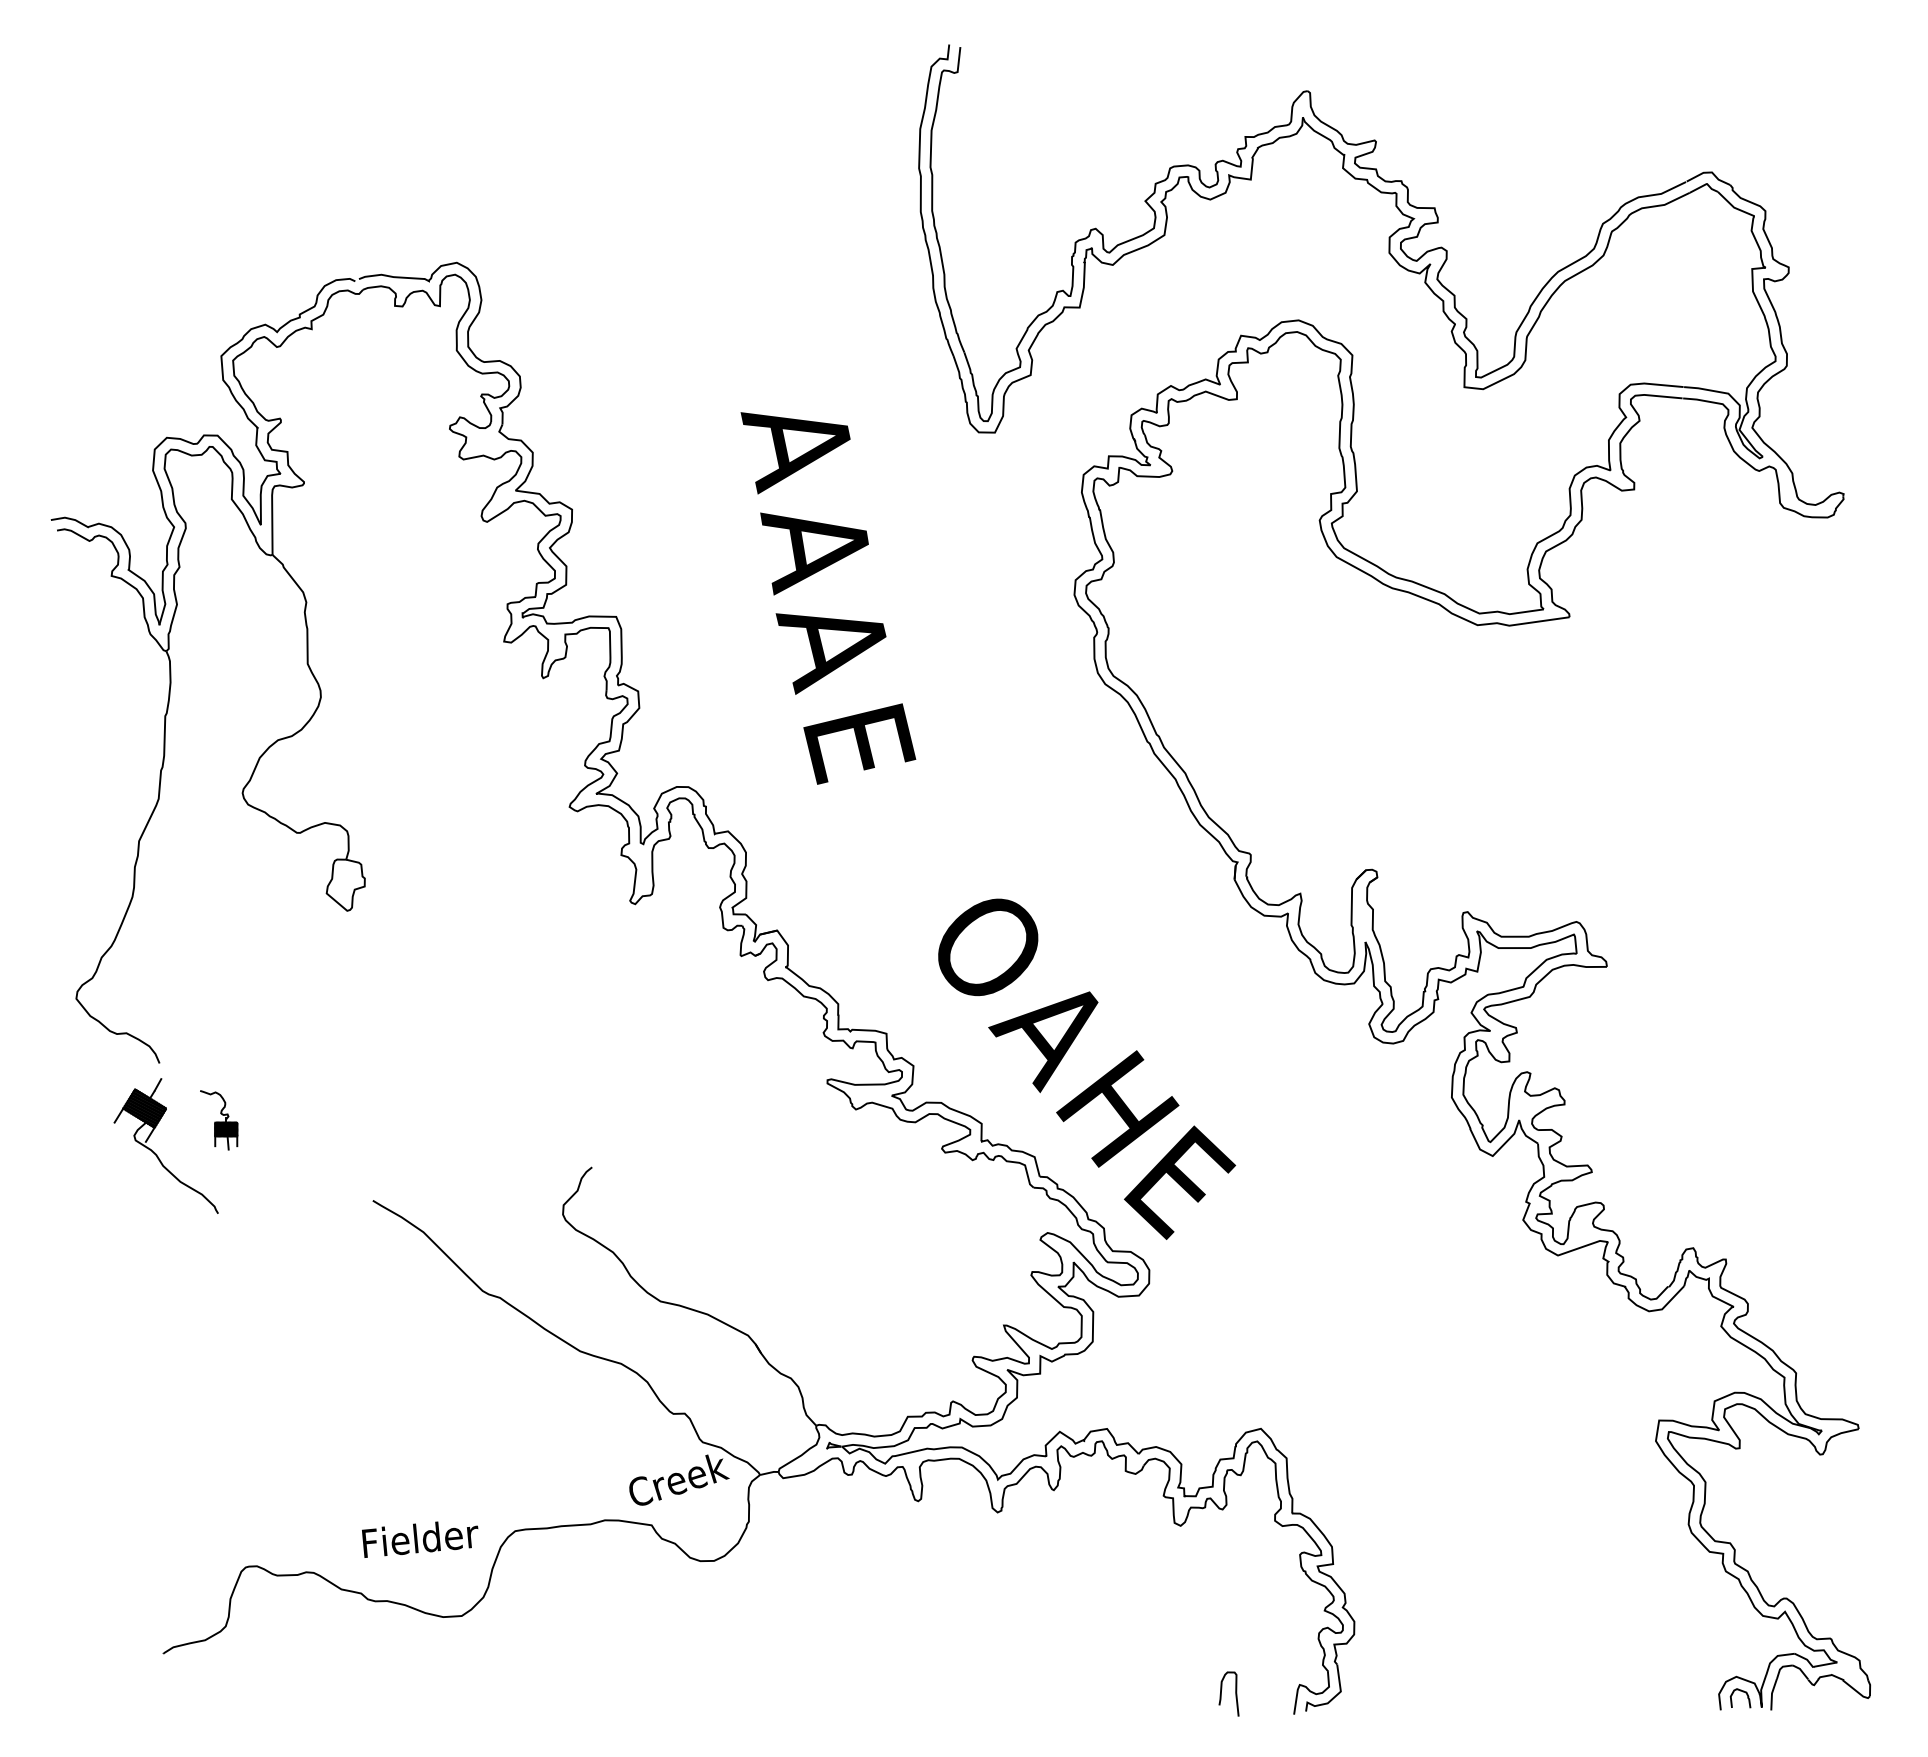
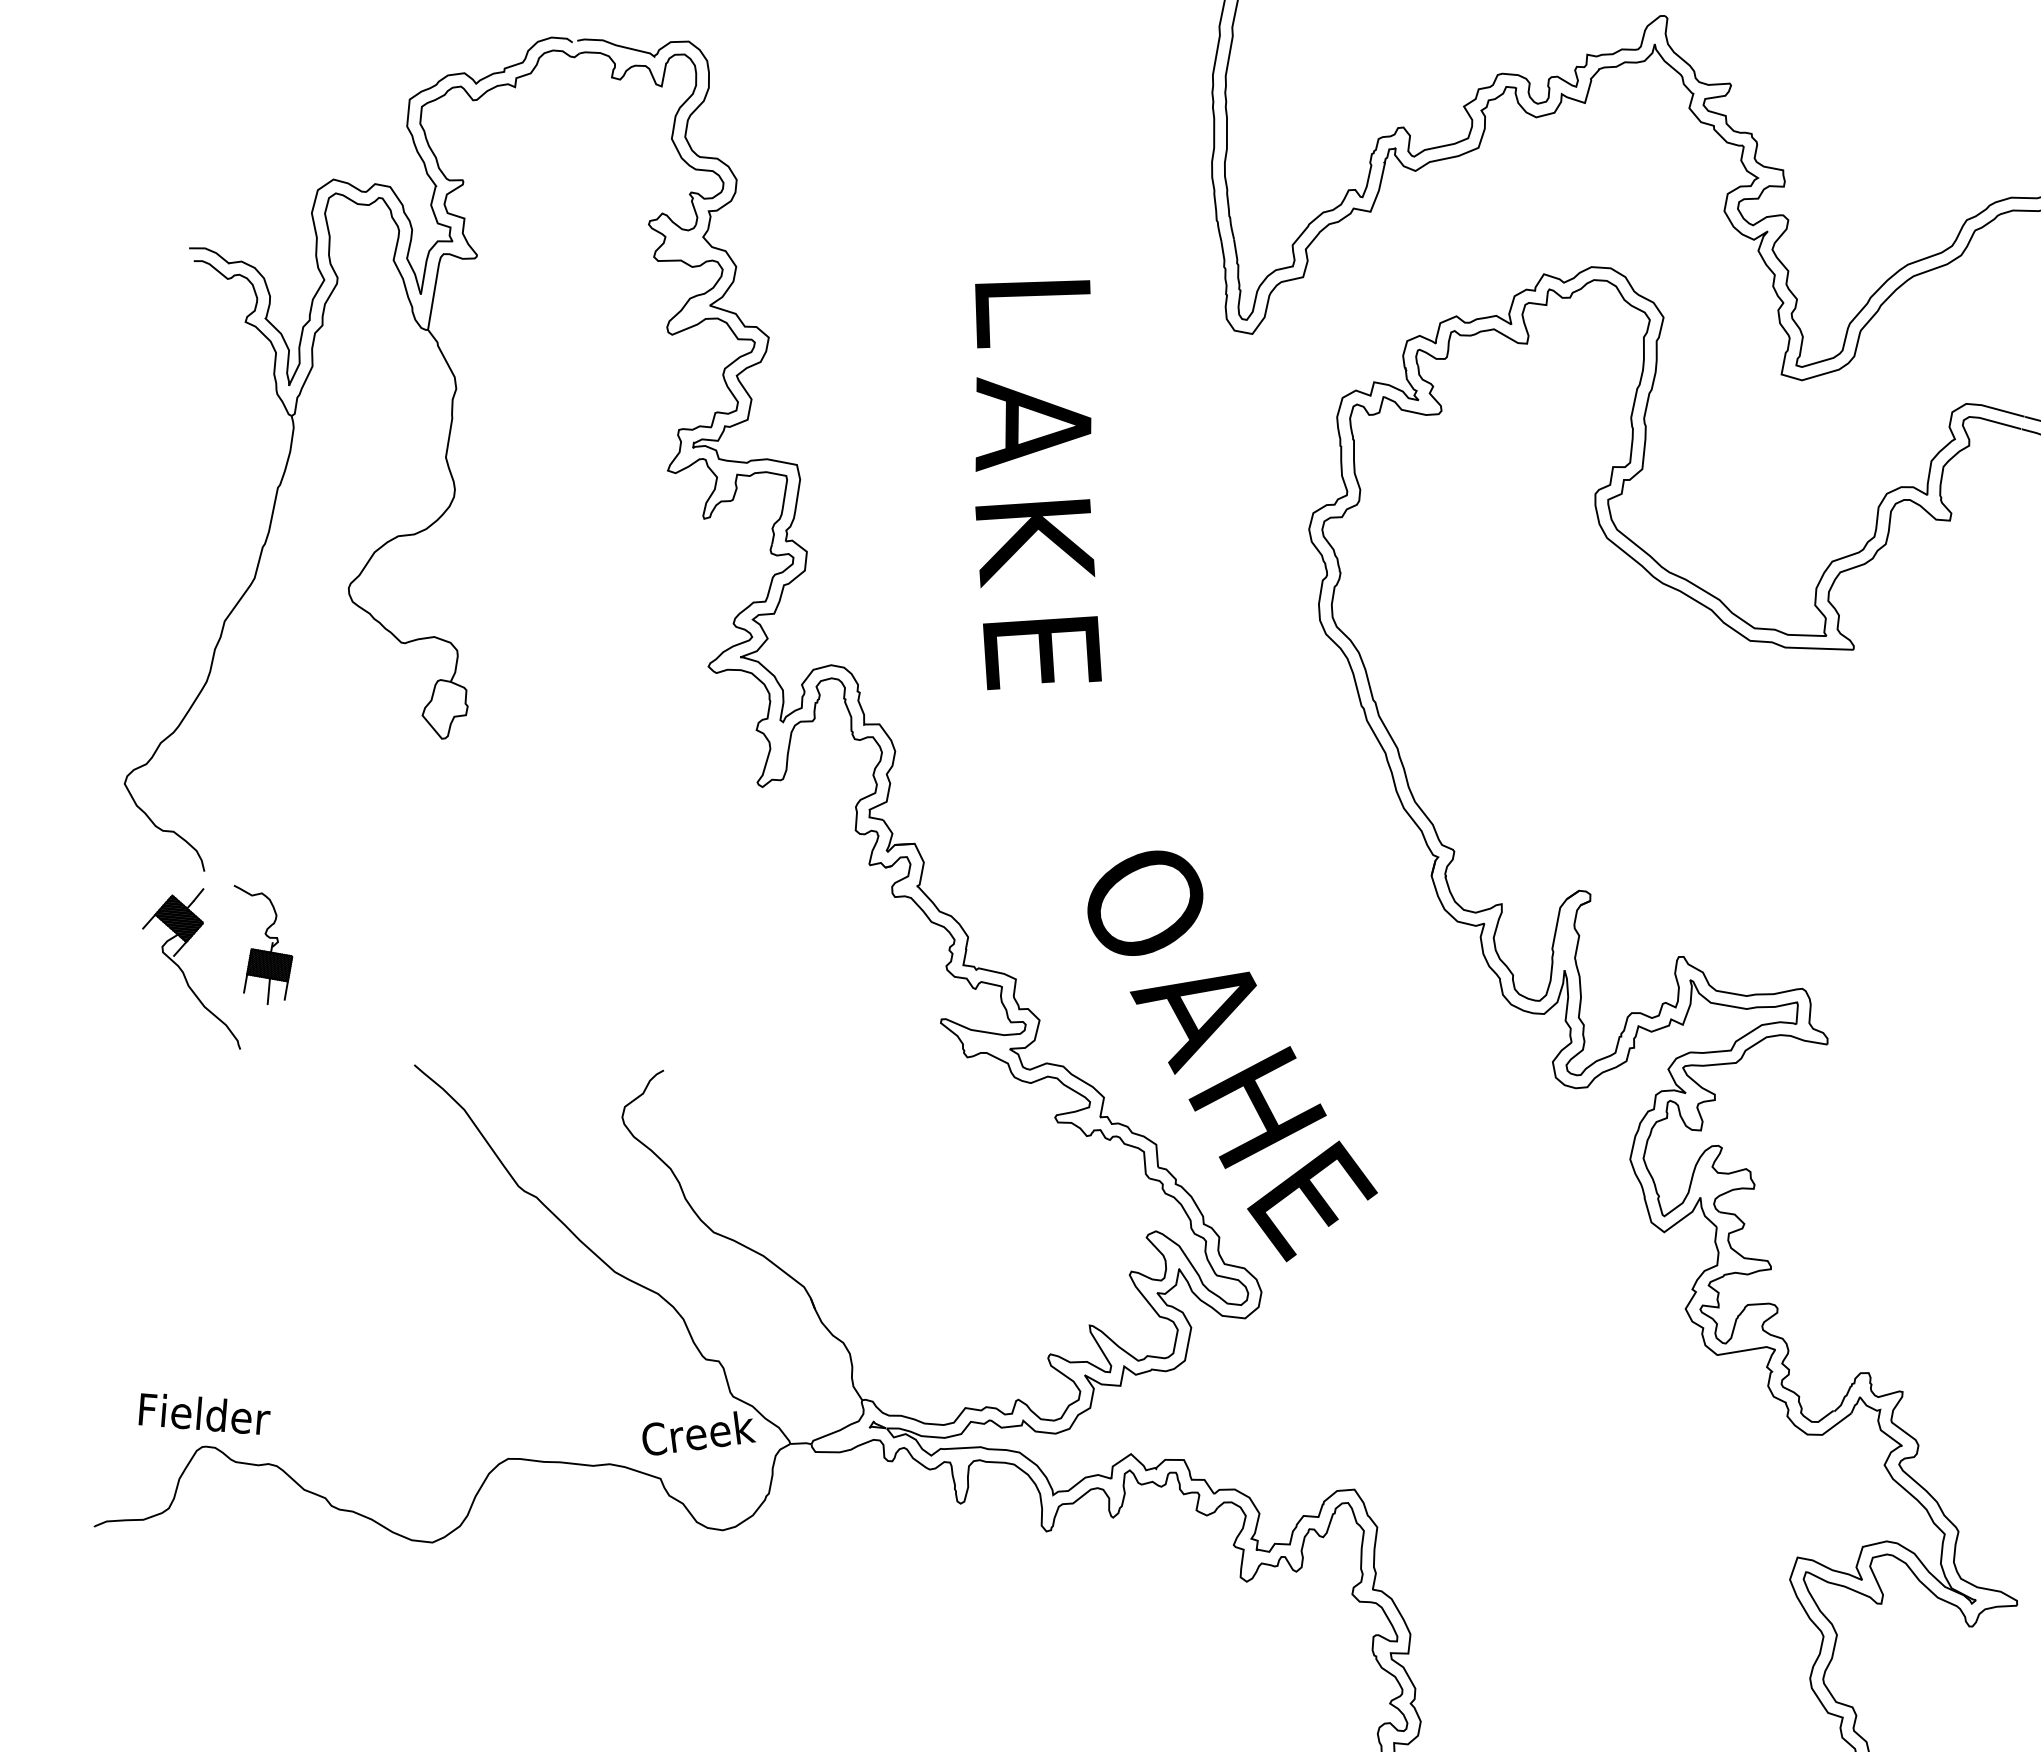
text: (795, 452) -> (1027, 317), A -> L
text: (834, 649) -> (1032, 543), A -> K
part: (218, 1120) -> (258, 946), size x1.67
text: (420, 1539) -> (204, 1415), moved

